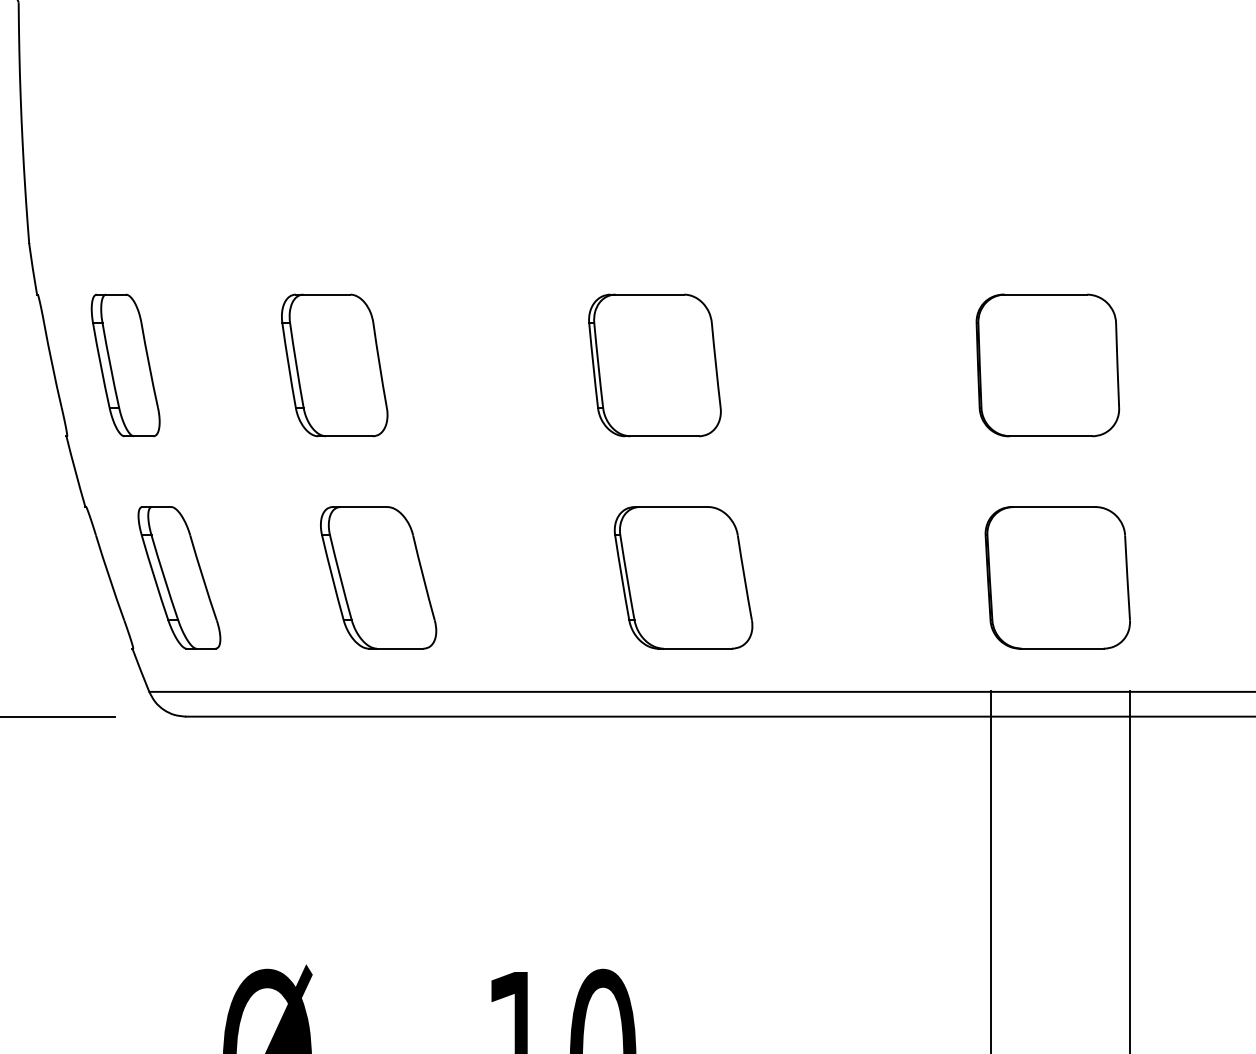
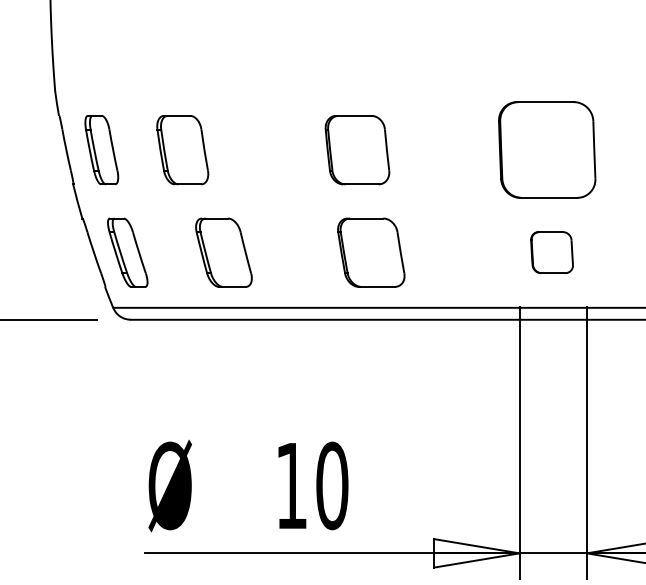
part: (334, 366) -> (182, 150), moved
part: (1048, 366) -> (547, 150), size x1.4
part: (1056, 577) -> (551, 252), size x0.6

